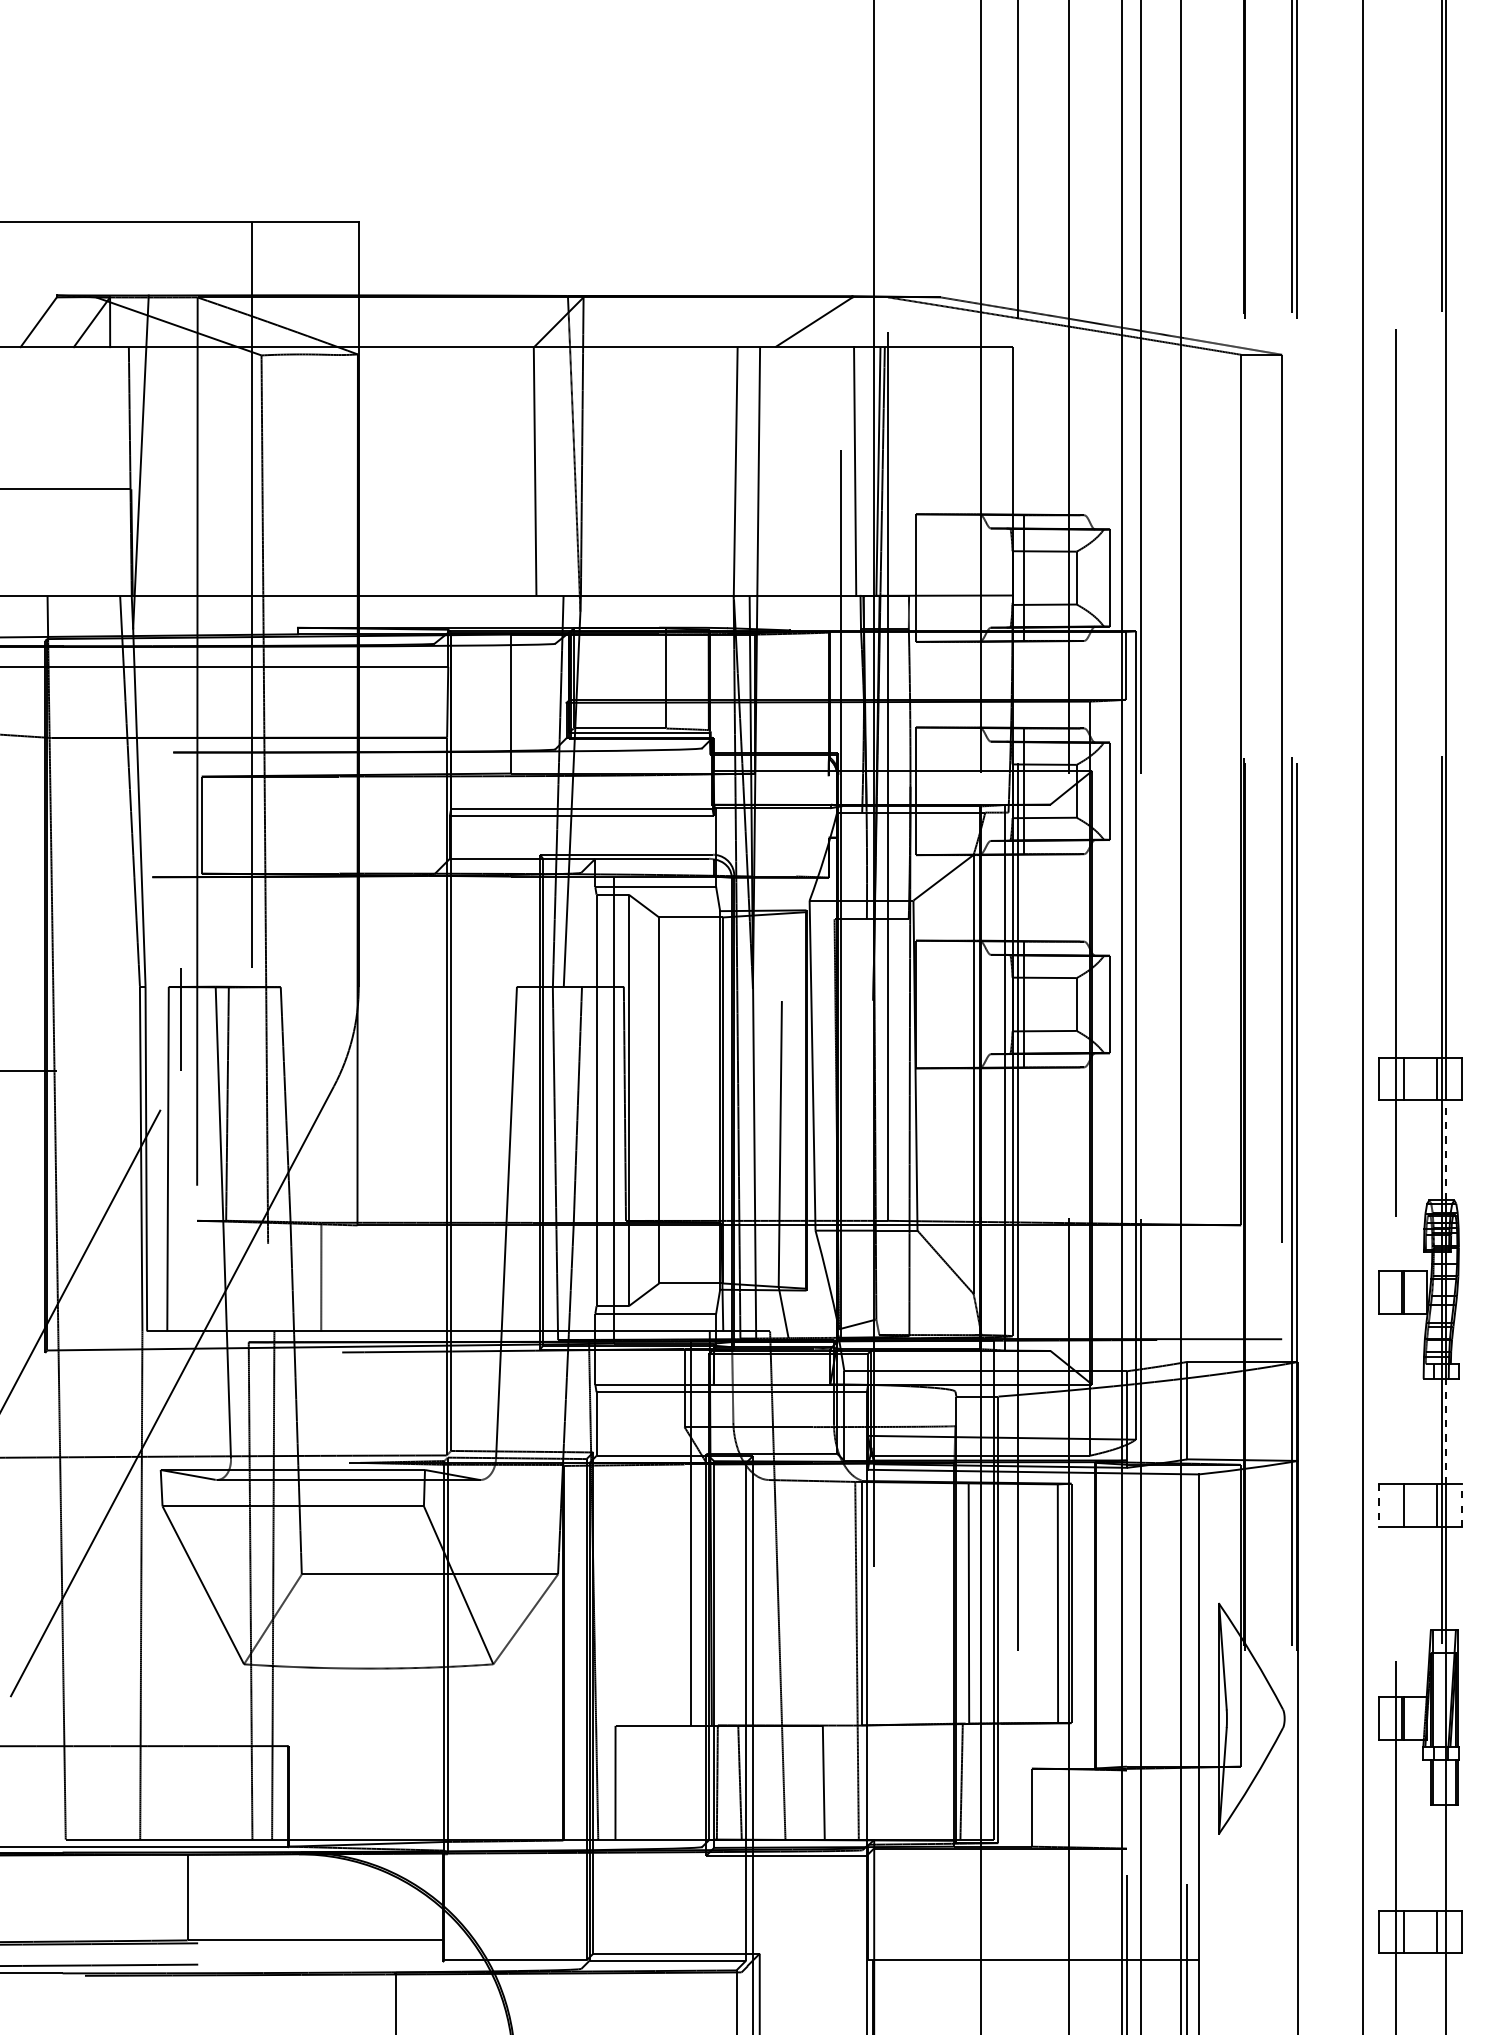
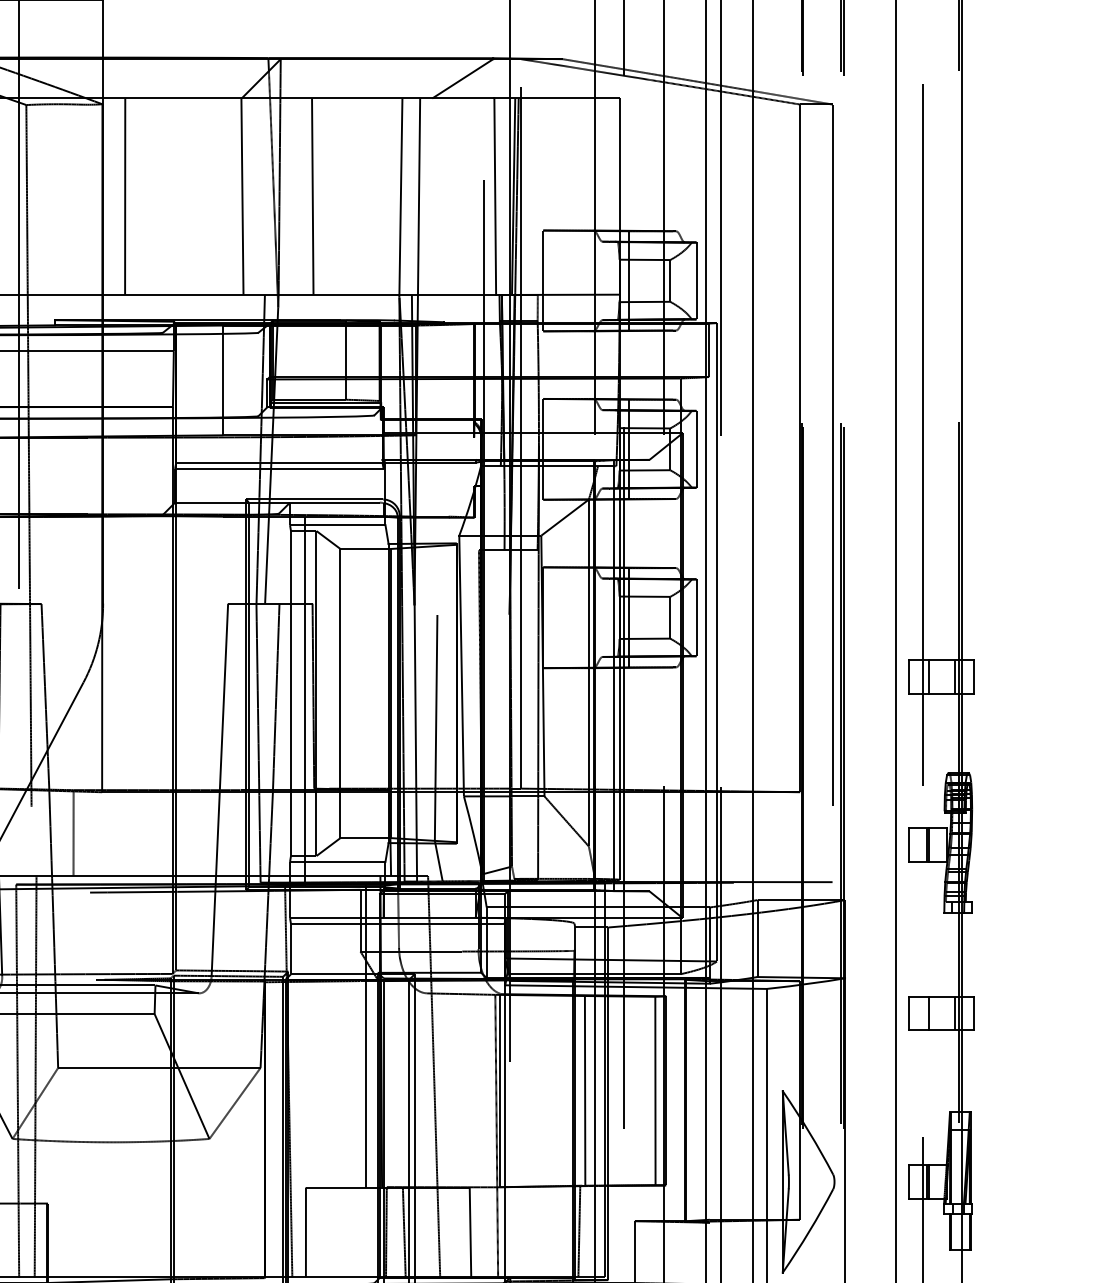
line: (386, 471) -> (125, 196), added
line: (624, 471) -> (313, 196), added
line: (1446, 1150) -> (962, 733), dashed -> solid
line: (1446, 1431) -> (962, 955), dashed -> solid
line: (1461, 1505) -> (974, 1013), dashed -> solid
line: (1378, 1506) -> (908, 1014), dashed -> solid

